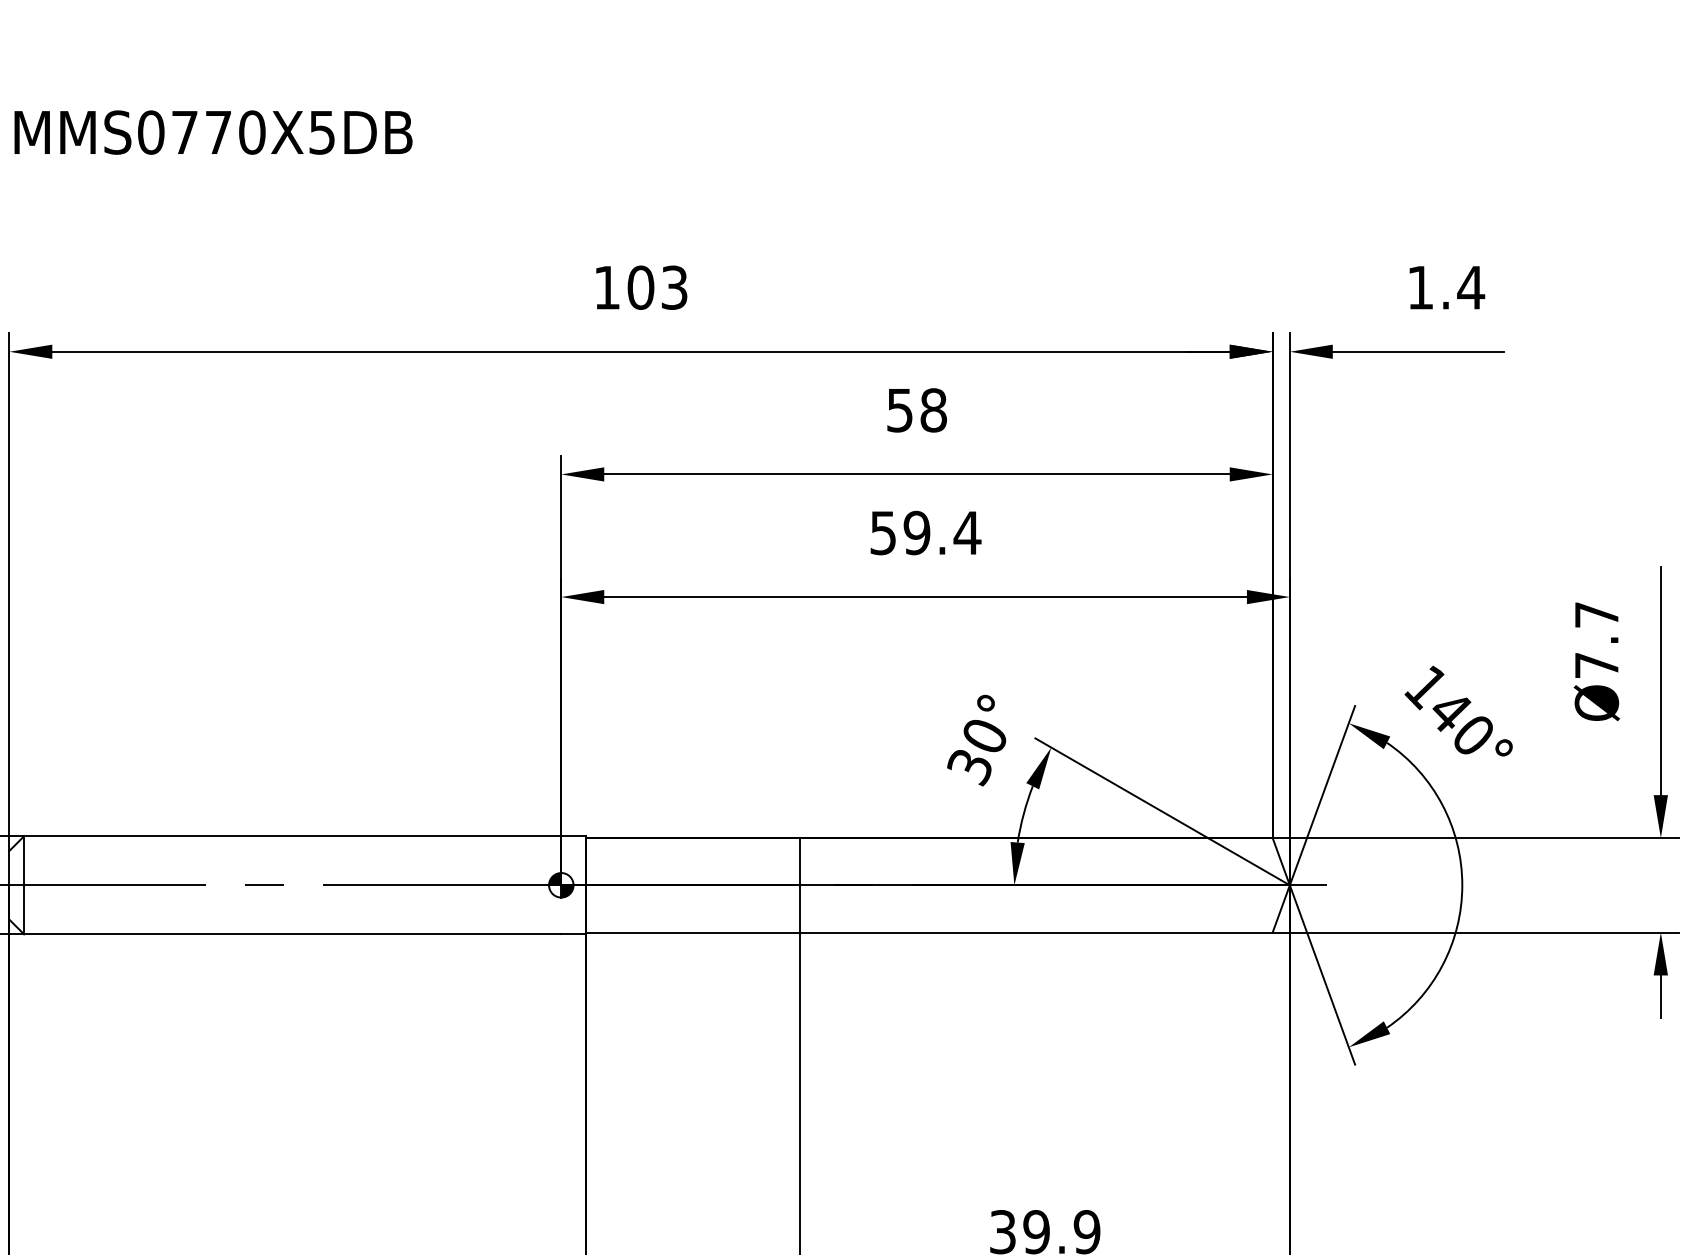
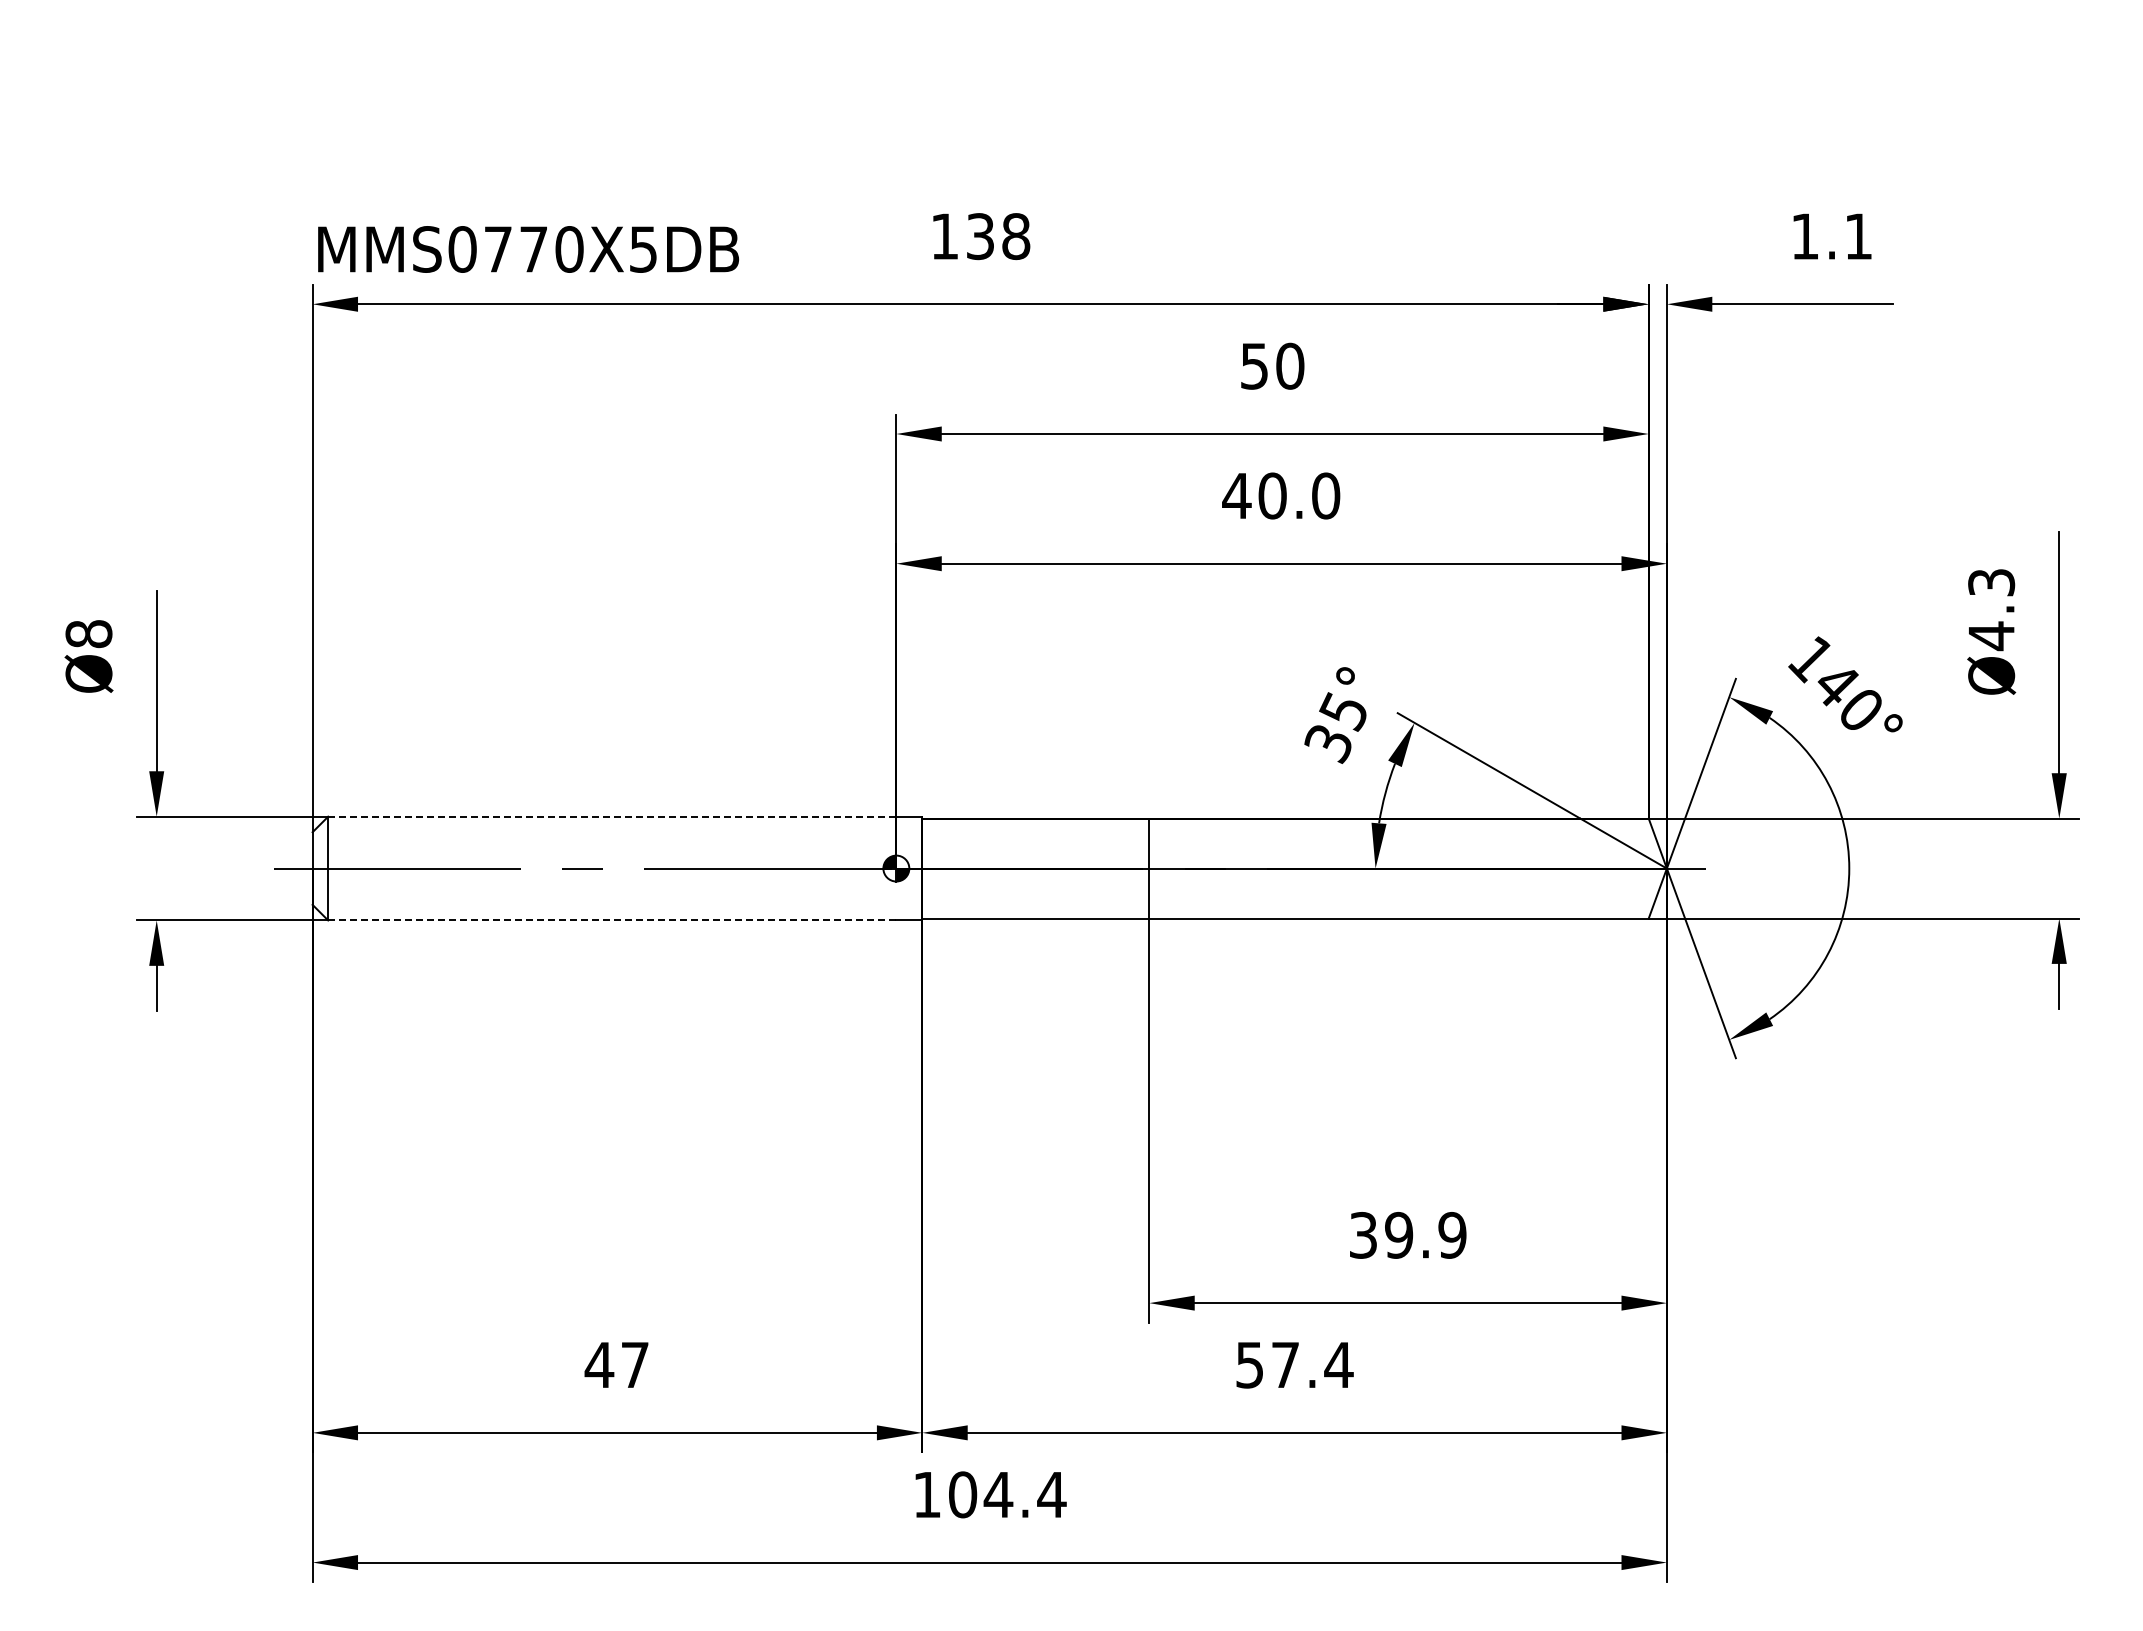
text: (213, 132) -> (528, 249), moved
text: (657, 287) -> (998, 236), 103 -> 138
text: (1471, 287) -> (1858, 236), 1.4 -> 1.1
text: (933, 410) -> (1290, 366), 58 -> 50
text: (925, 532) -> (1281, 495), 59.4 -> 40.0
text: (1596, 641) -> (1991, 610), Ø7.7 -> Ø4.3
text: (983, 736) -> (1342, 711), 30° -> 35°
line: (291, 836) -> (611, 816), solid -> dashed
line: (292, 934) -> (612, 920), solid -> dashed

